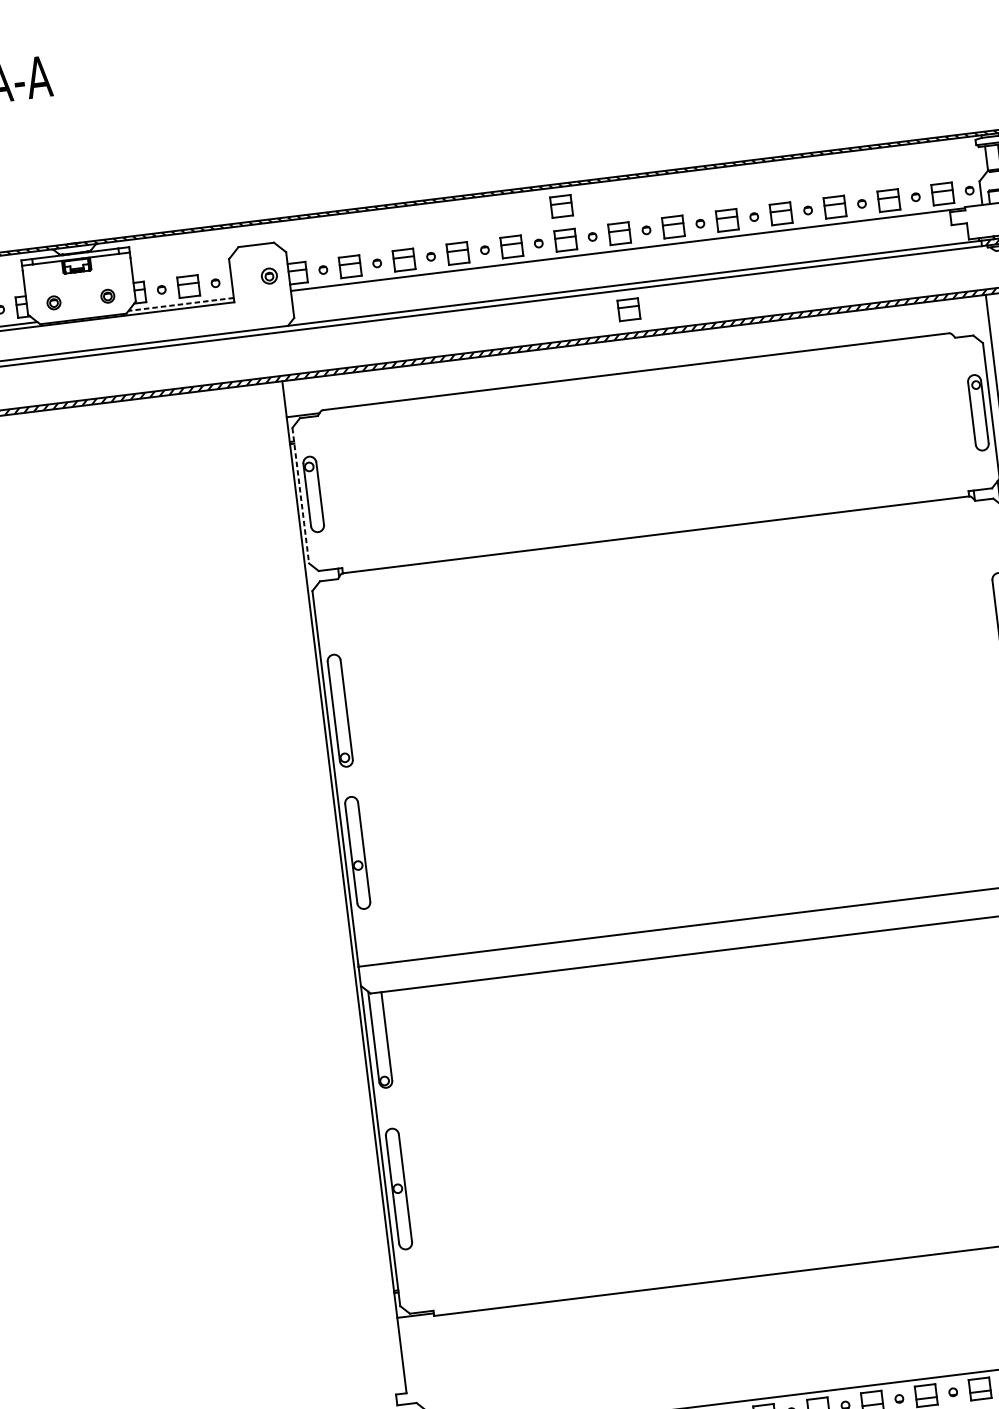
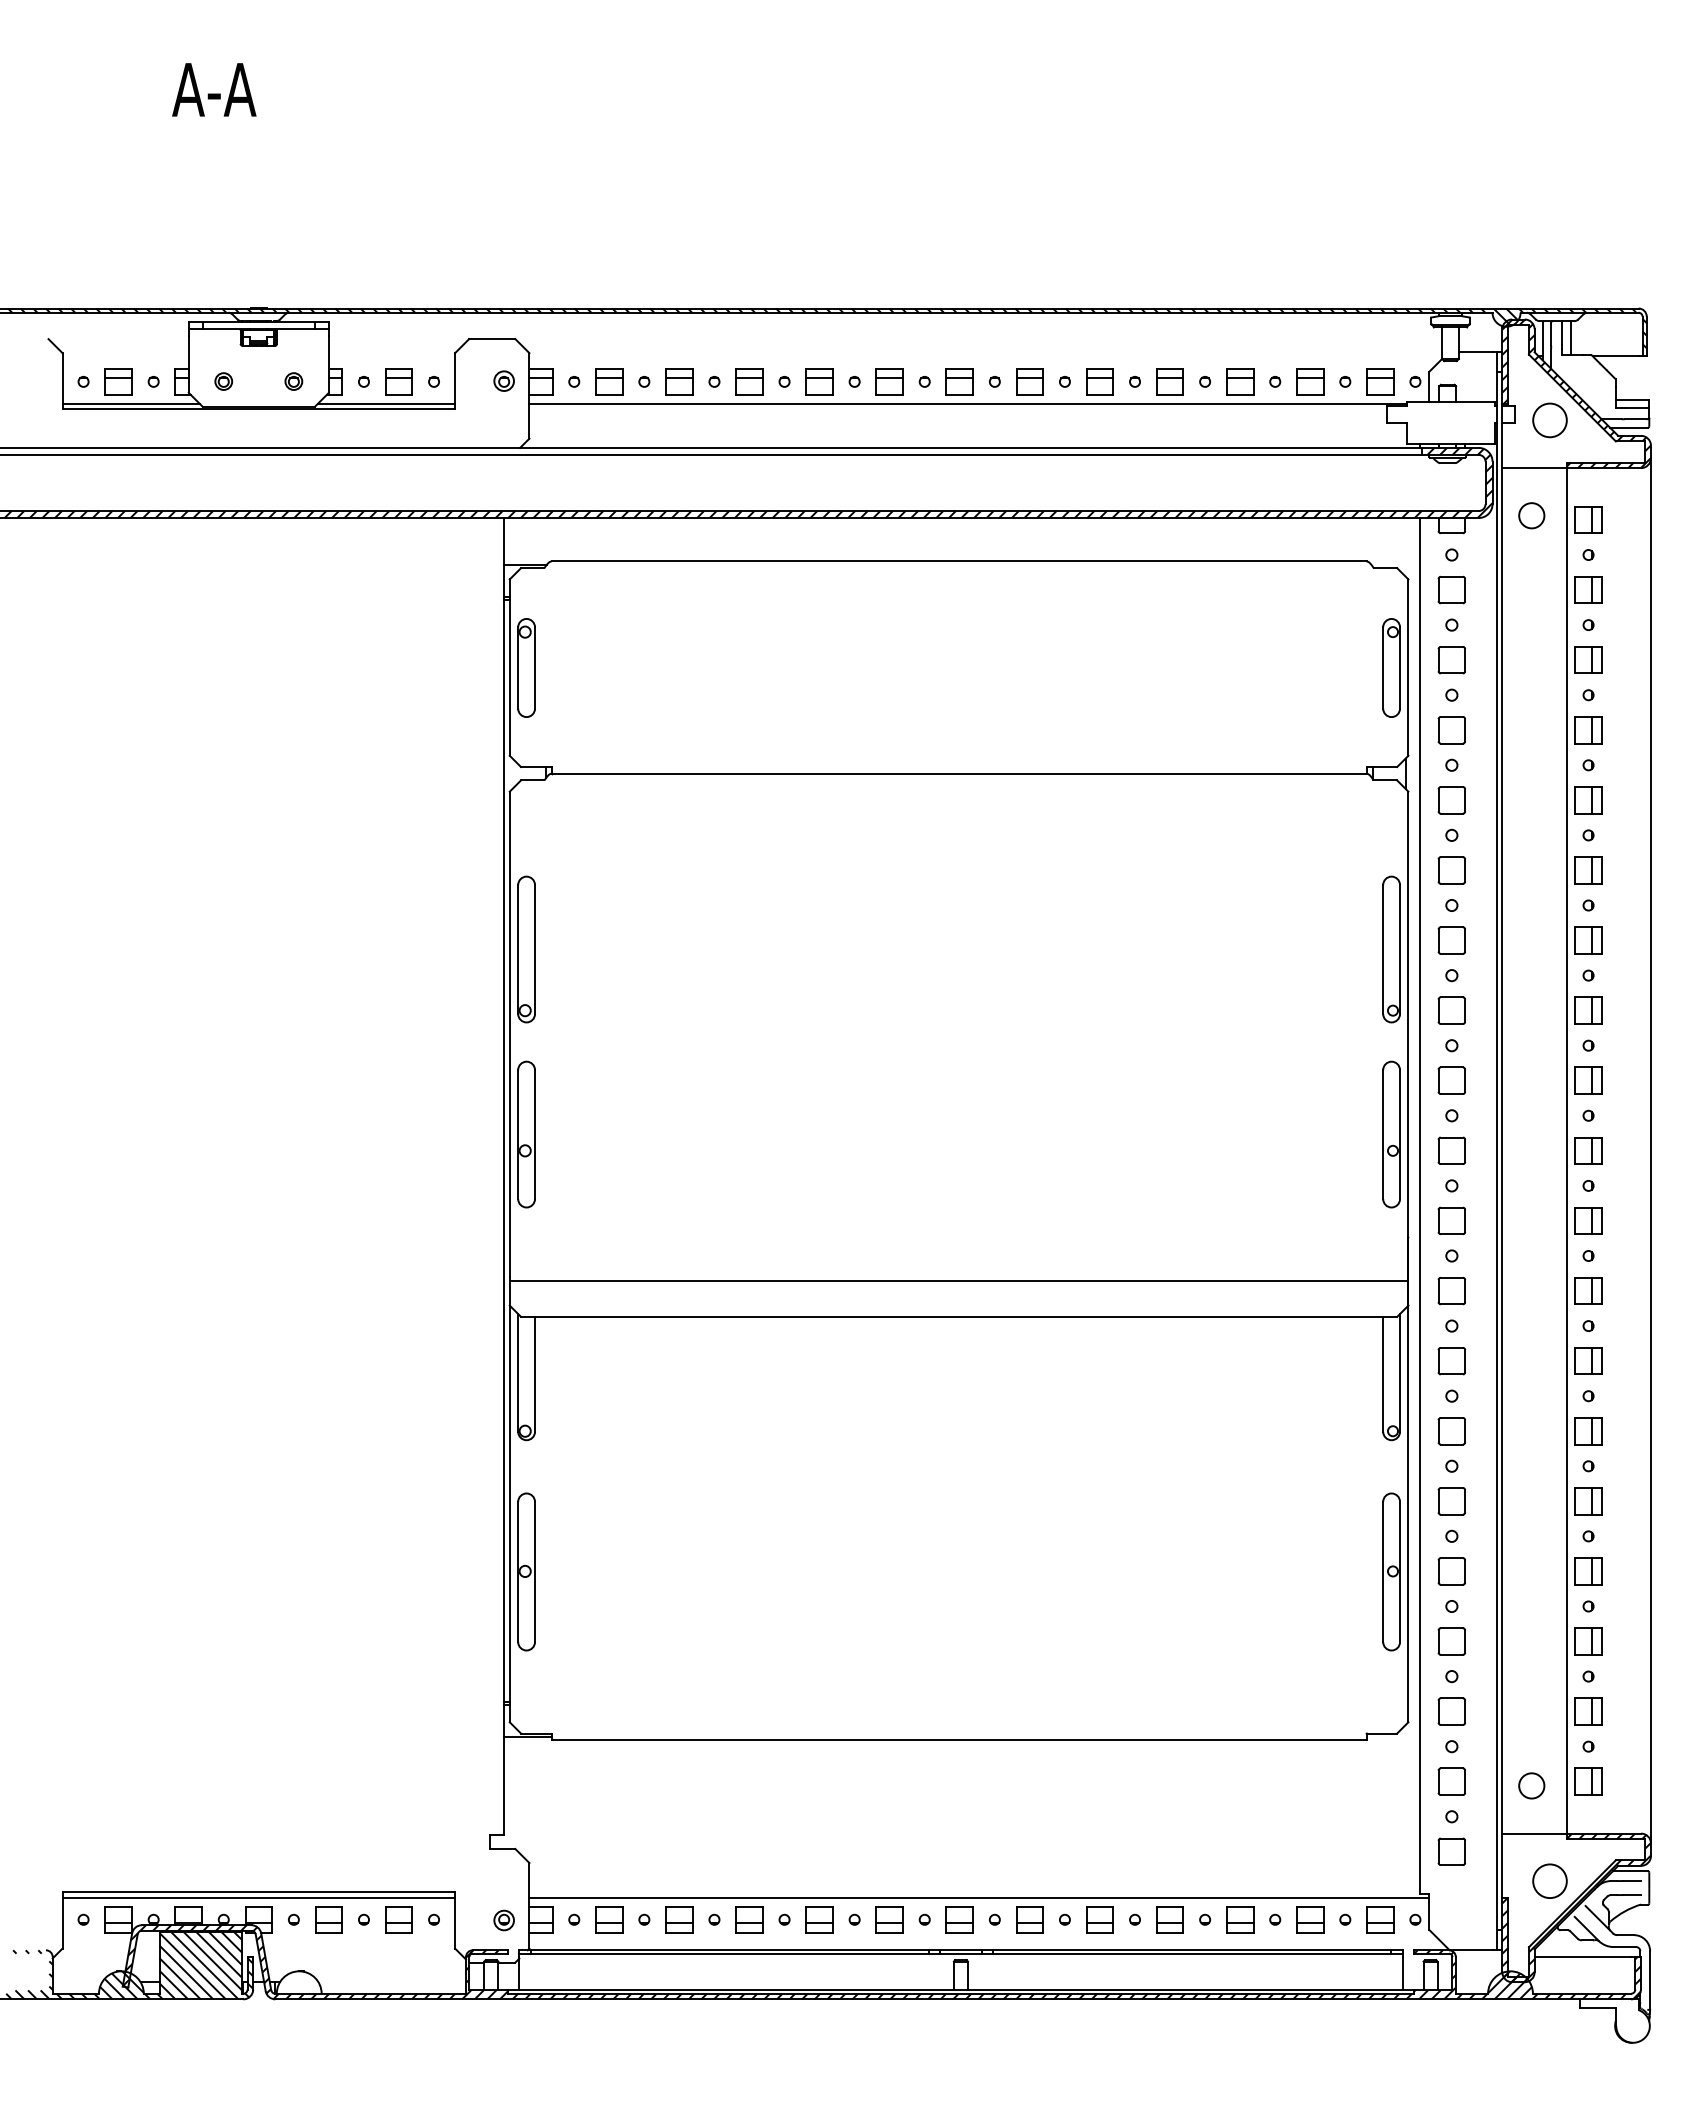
part: (561, 206) -> (889, 337), removed
line: (181, 304) -> (386, 403), dashed -> solid
part: (628, 309) -> (959, 480), removed
line: (300, 496) -> (509, 668), dashed -> solid

